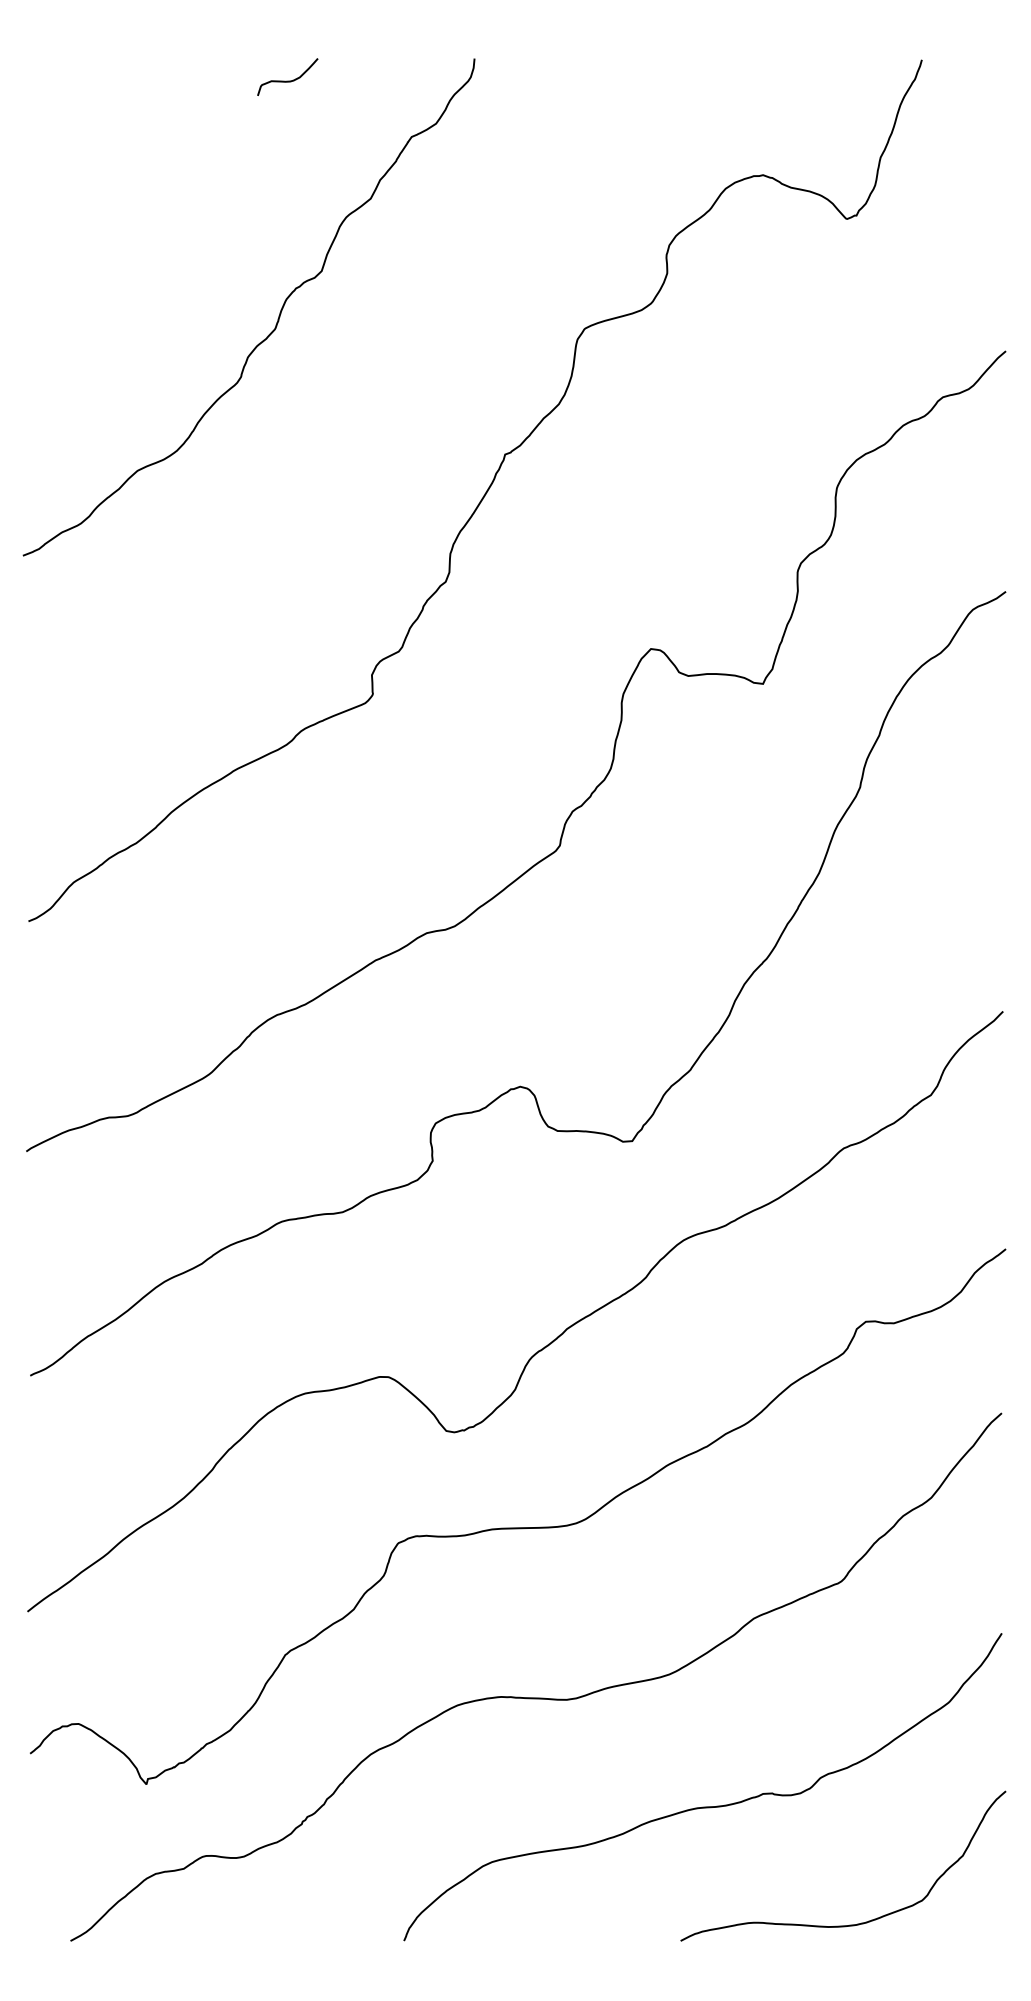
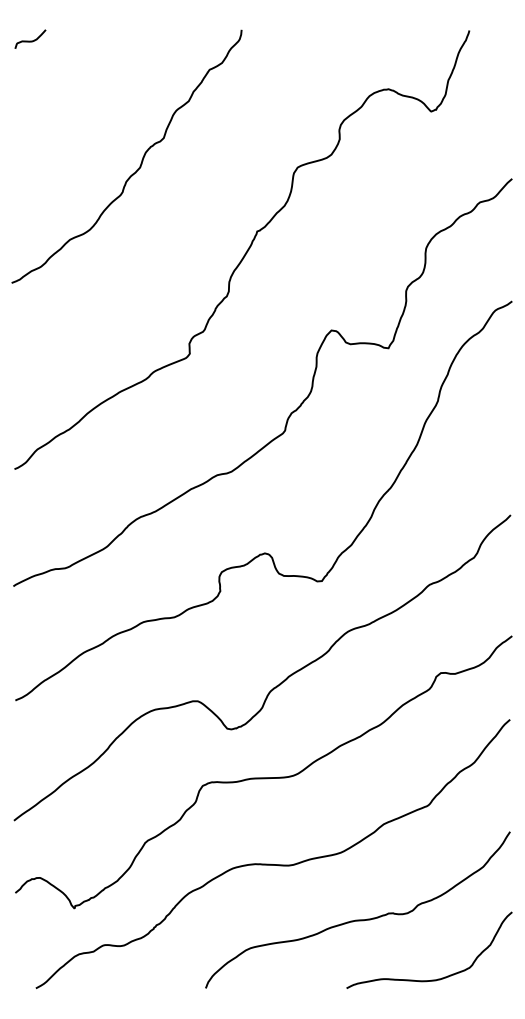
curve: (287, 79) -> (30, 40), moved

